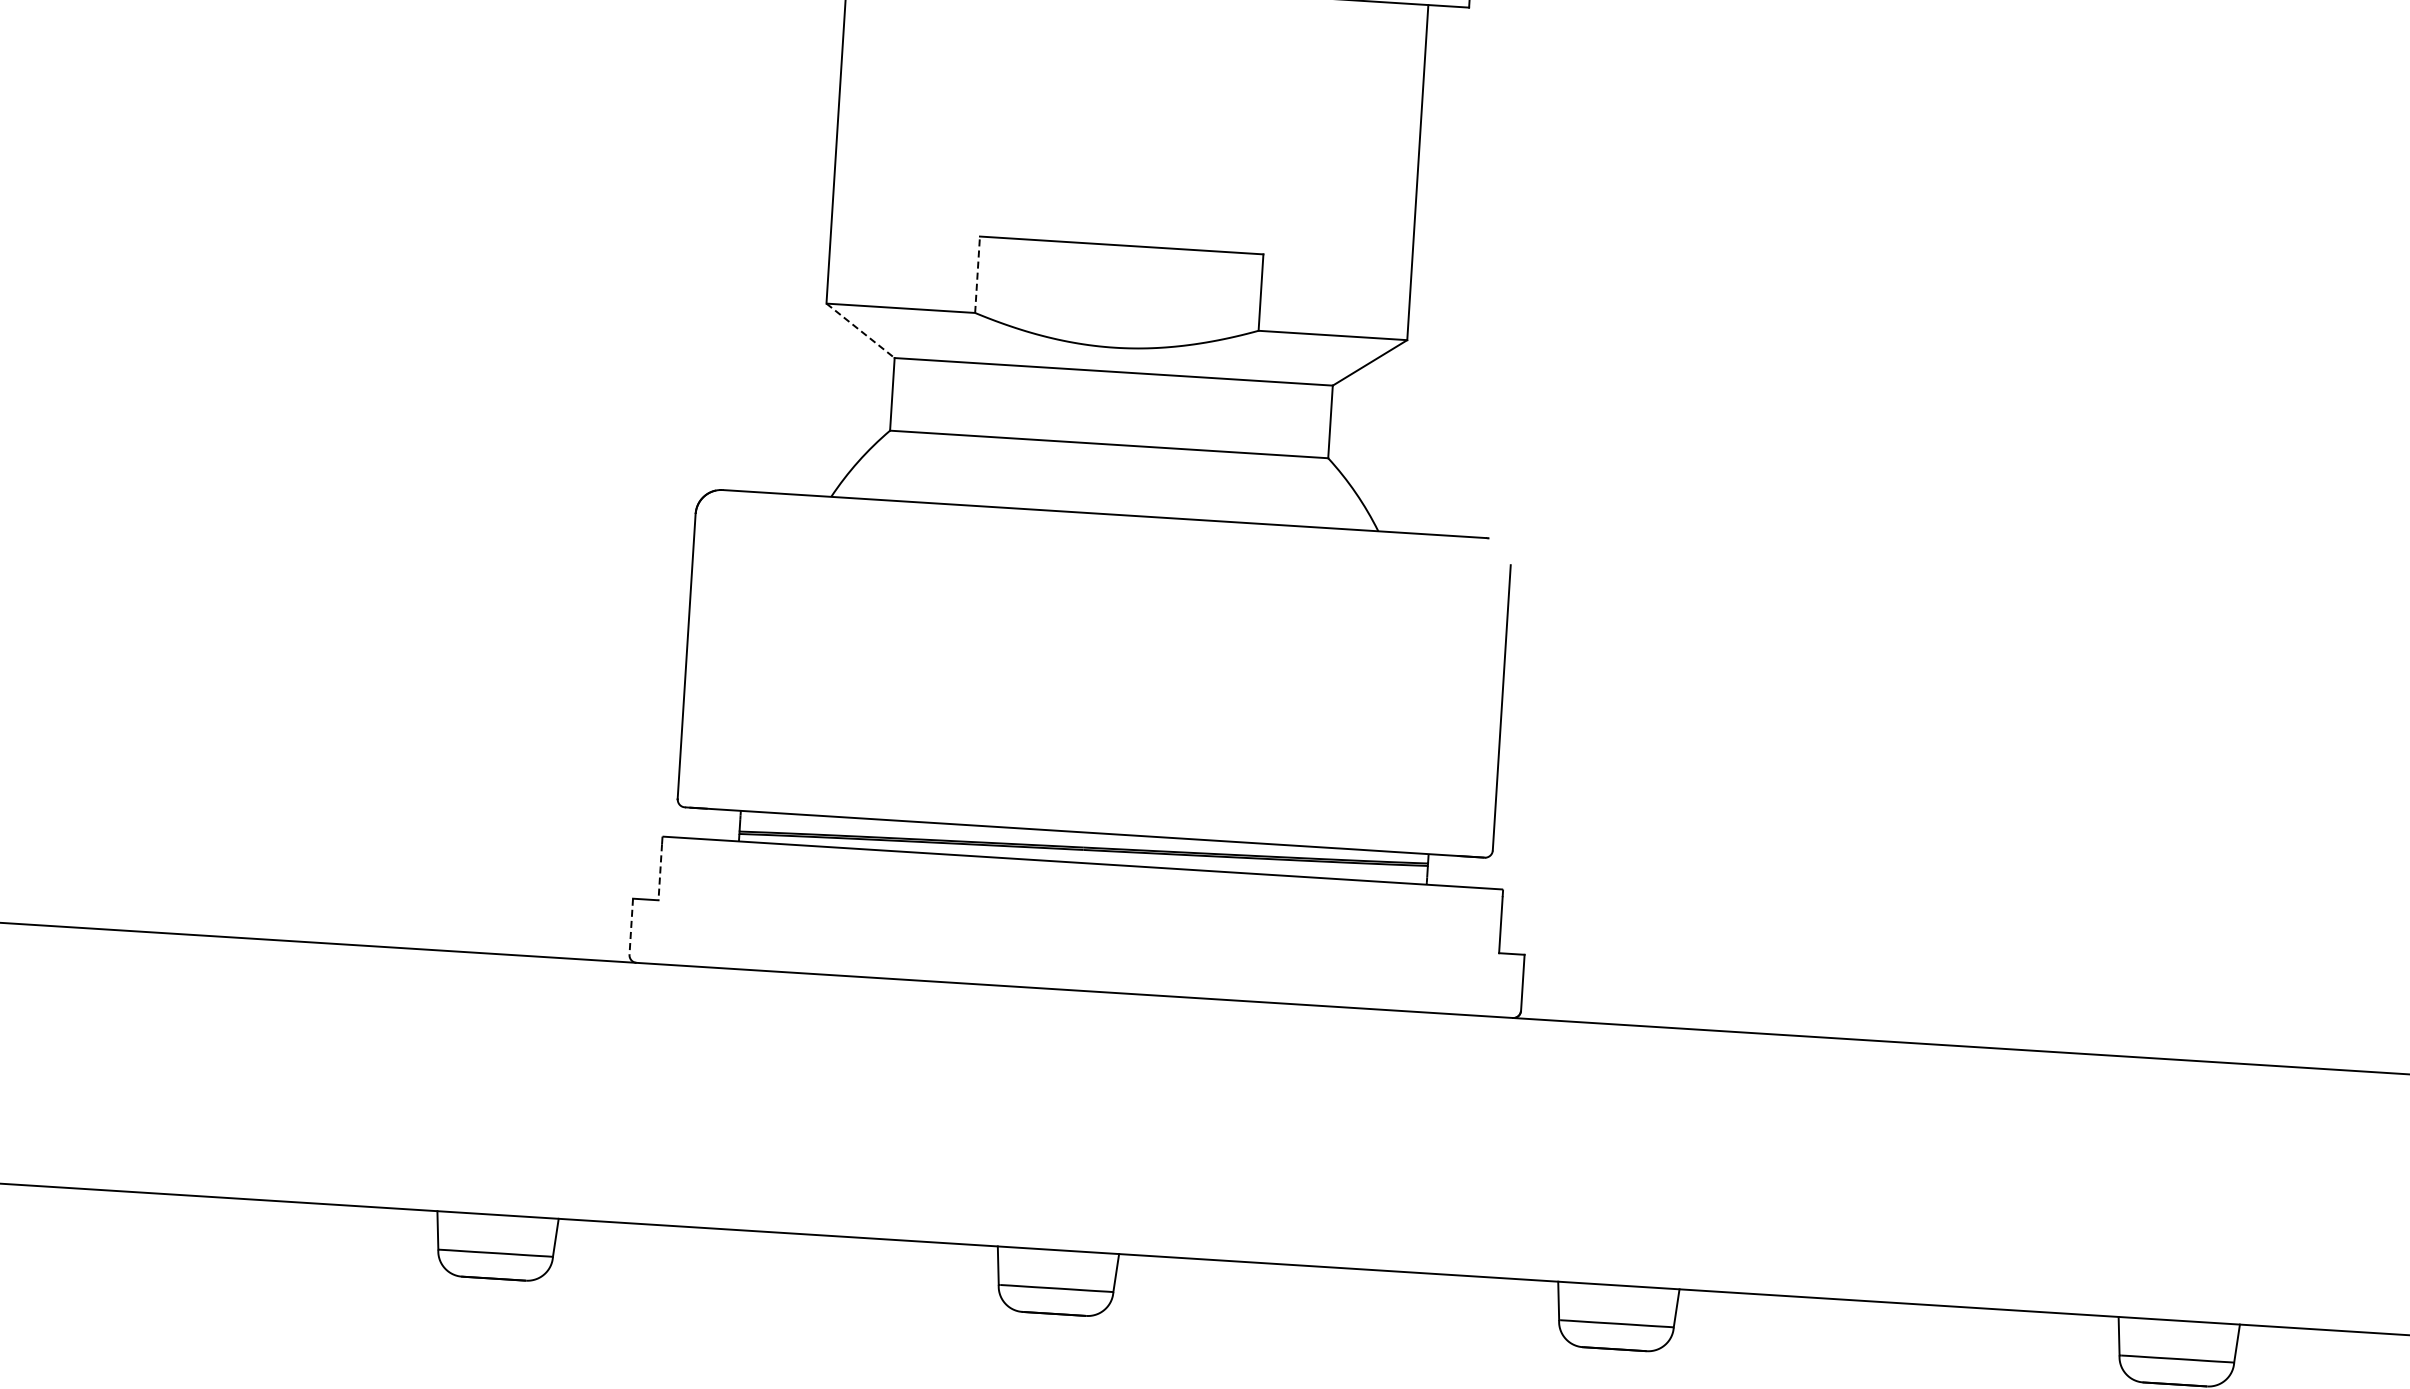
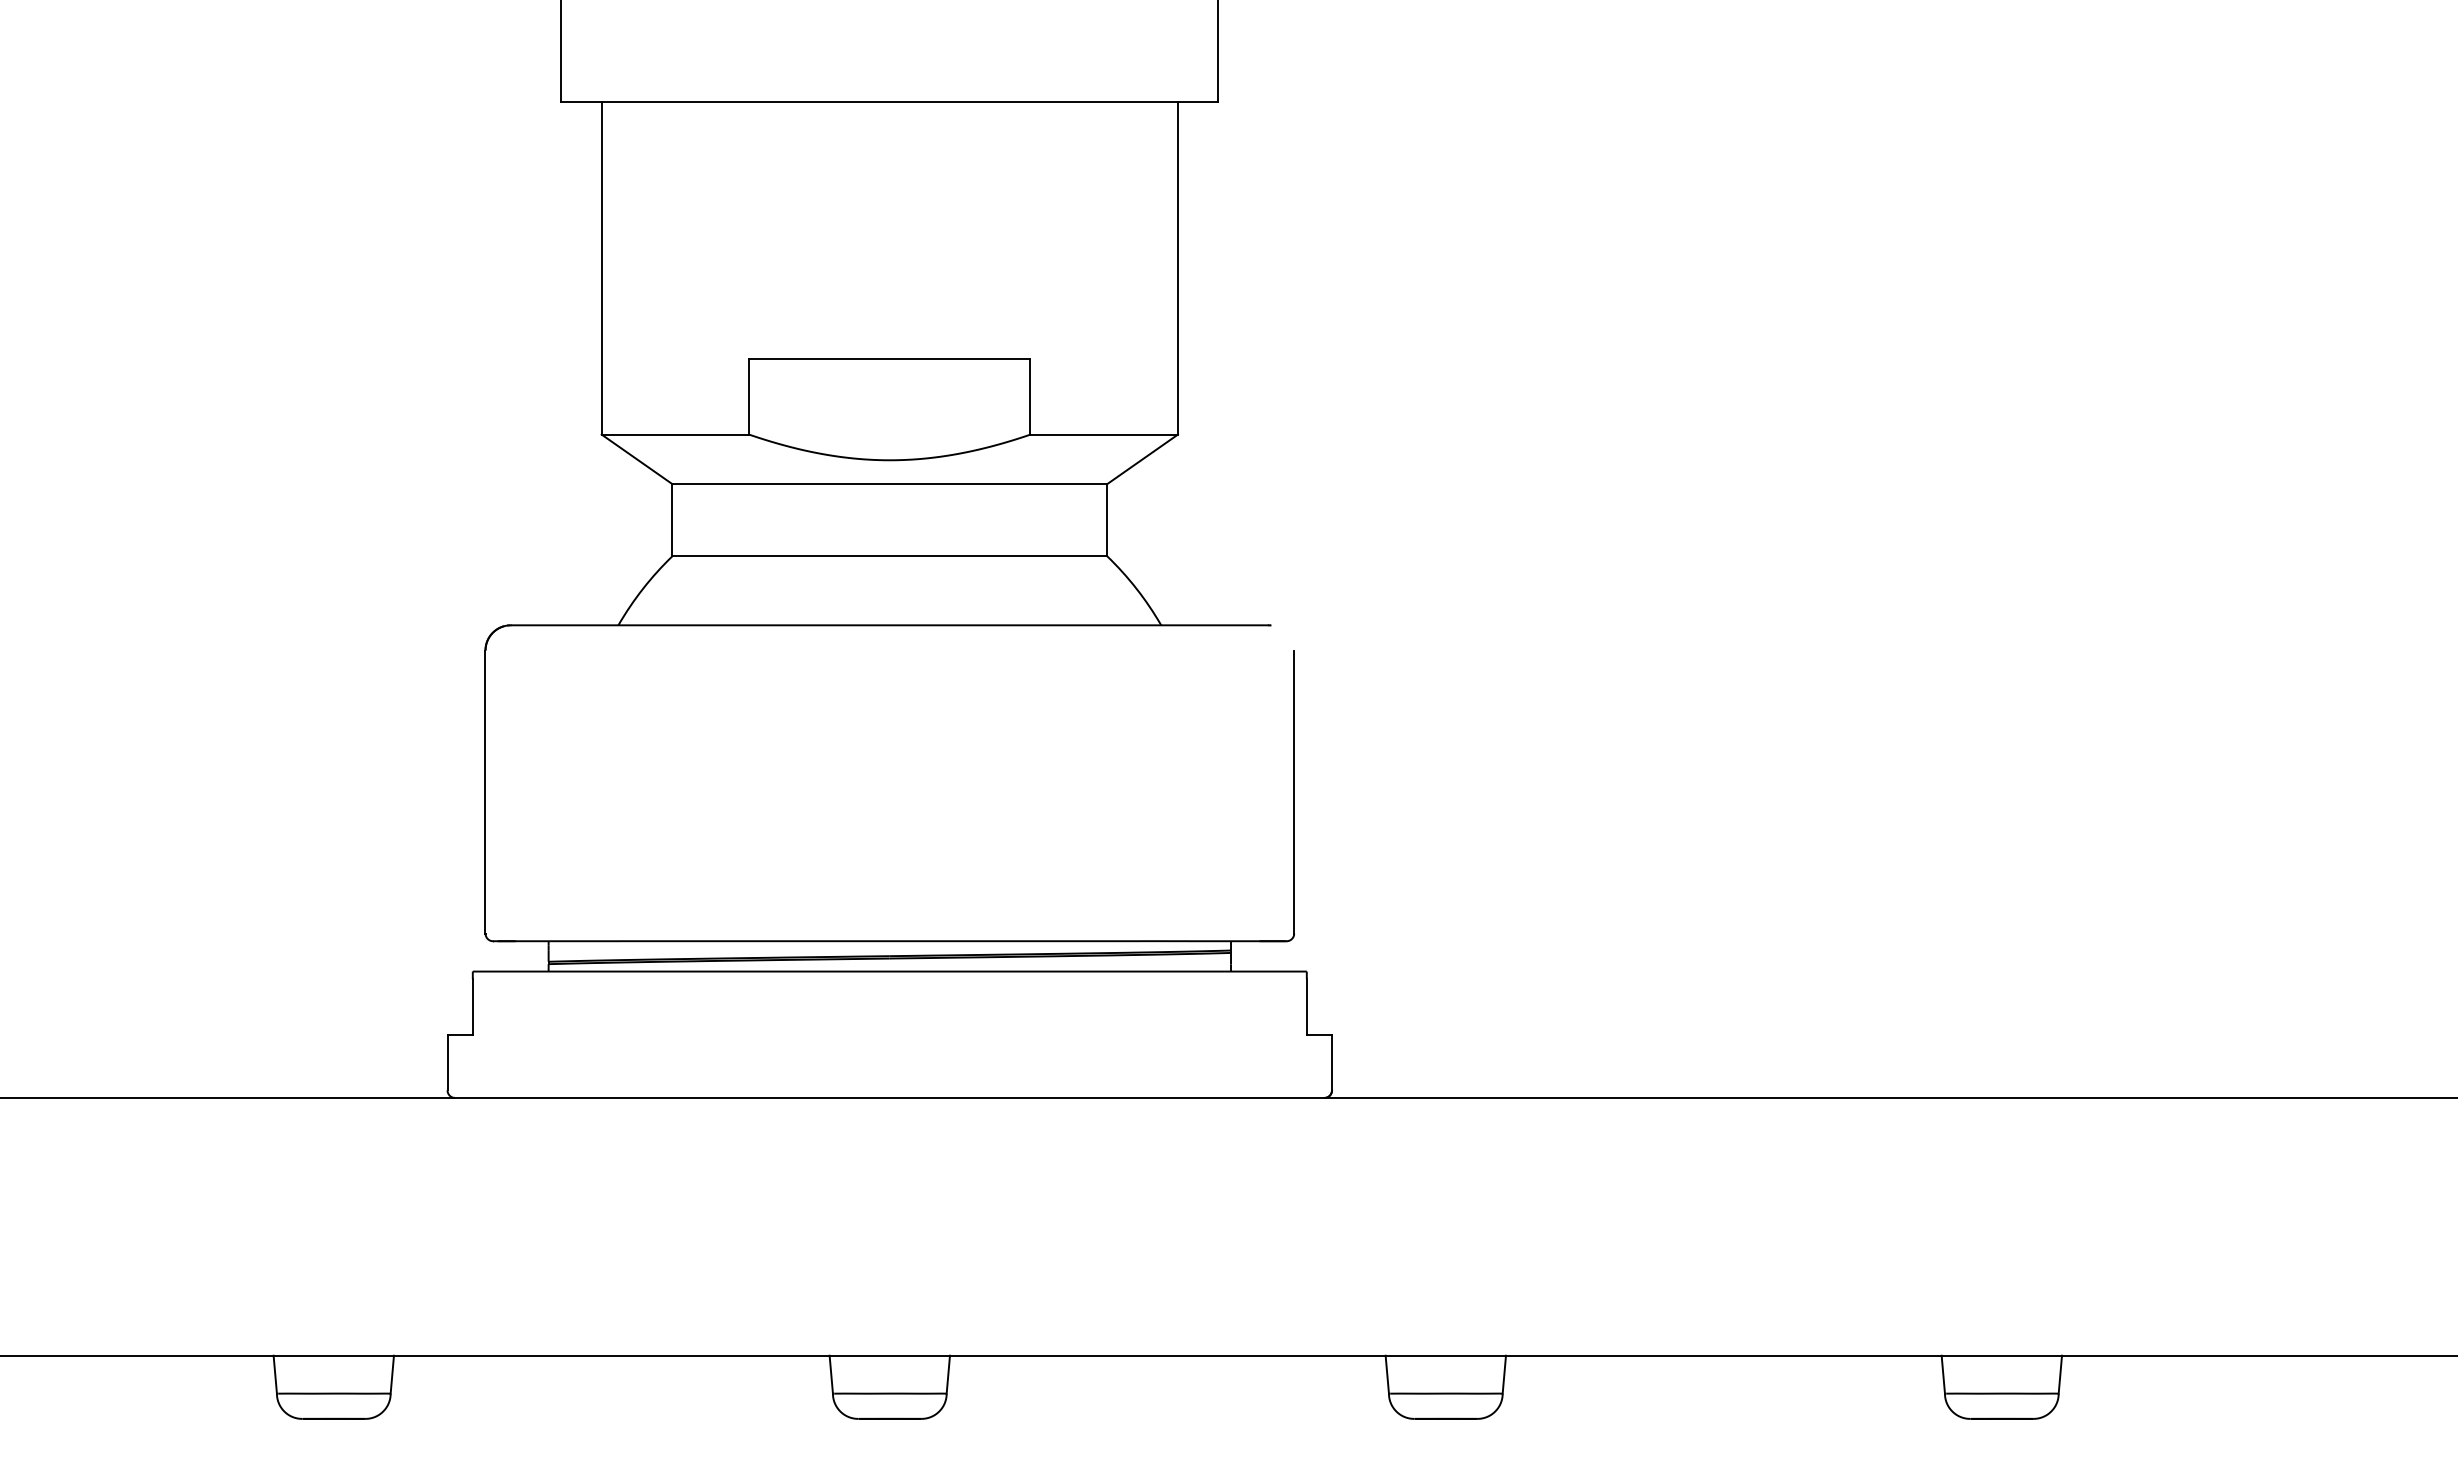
line: (977, 274) -> (749, 396), dashed -> solid
line: (860, 330) -> (637, 459), dashed -> solid
line: (659, 871) -> (472, 1006), dashed -> solid
line: (631, 926) -> (447, 1062), dashed -> solid

